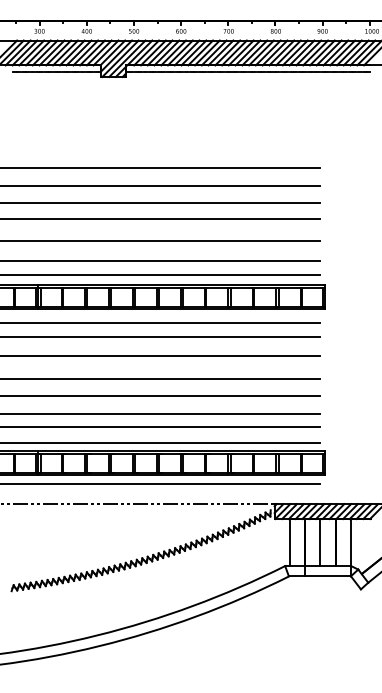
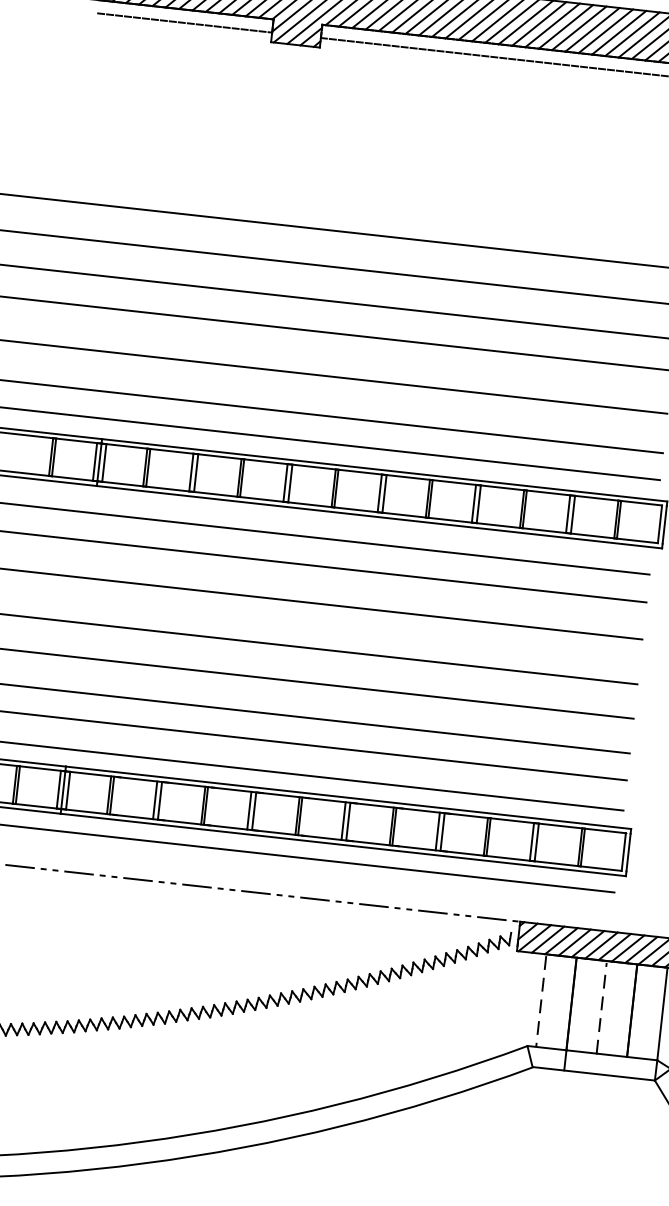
line: (320, 542) -> (602, 1007), solid -> dashed
line: (289, 543) -> (540, 1002), solid -> dashed

